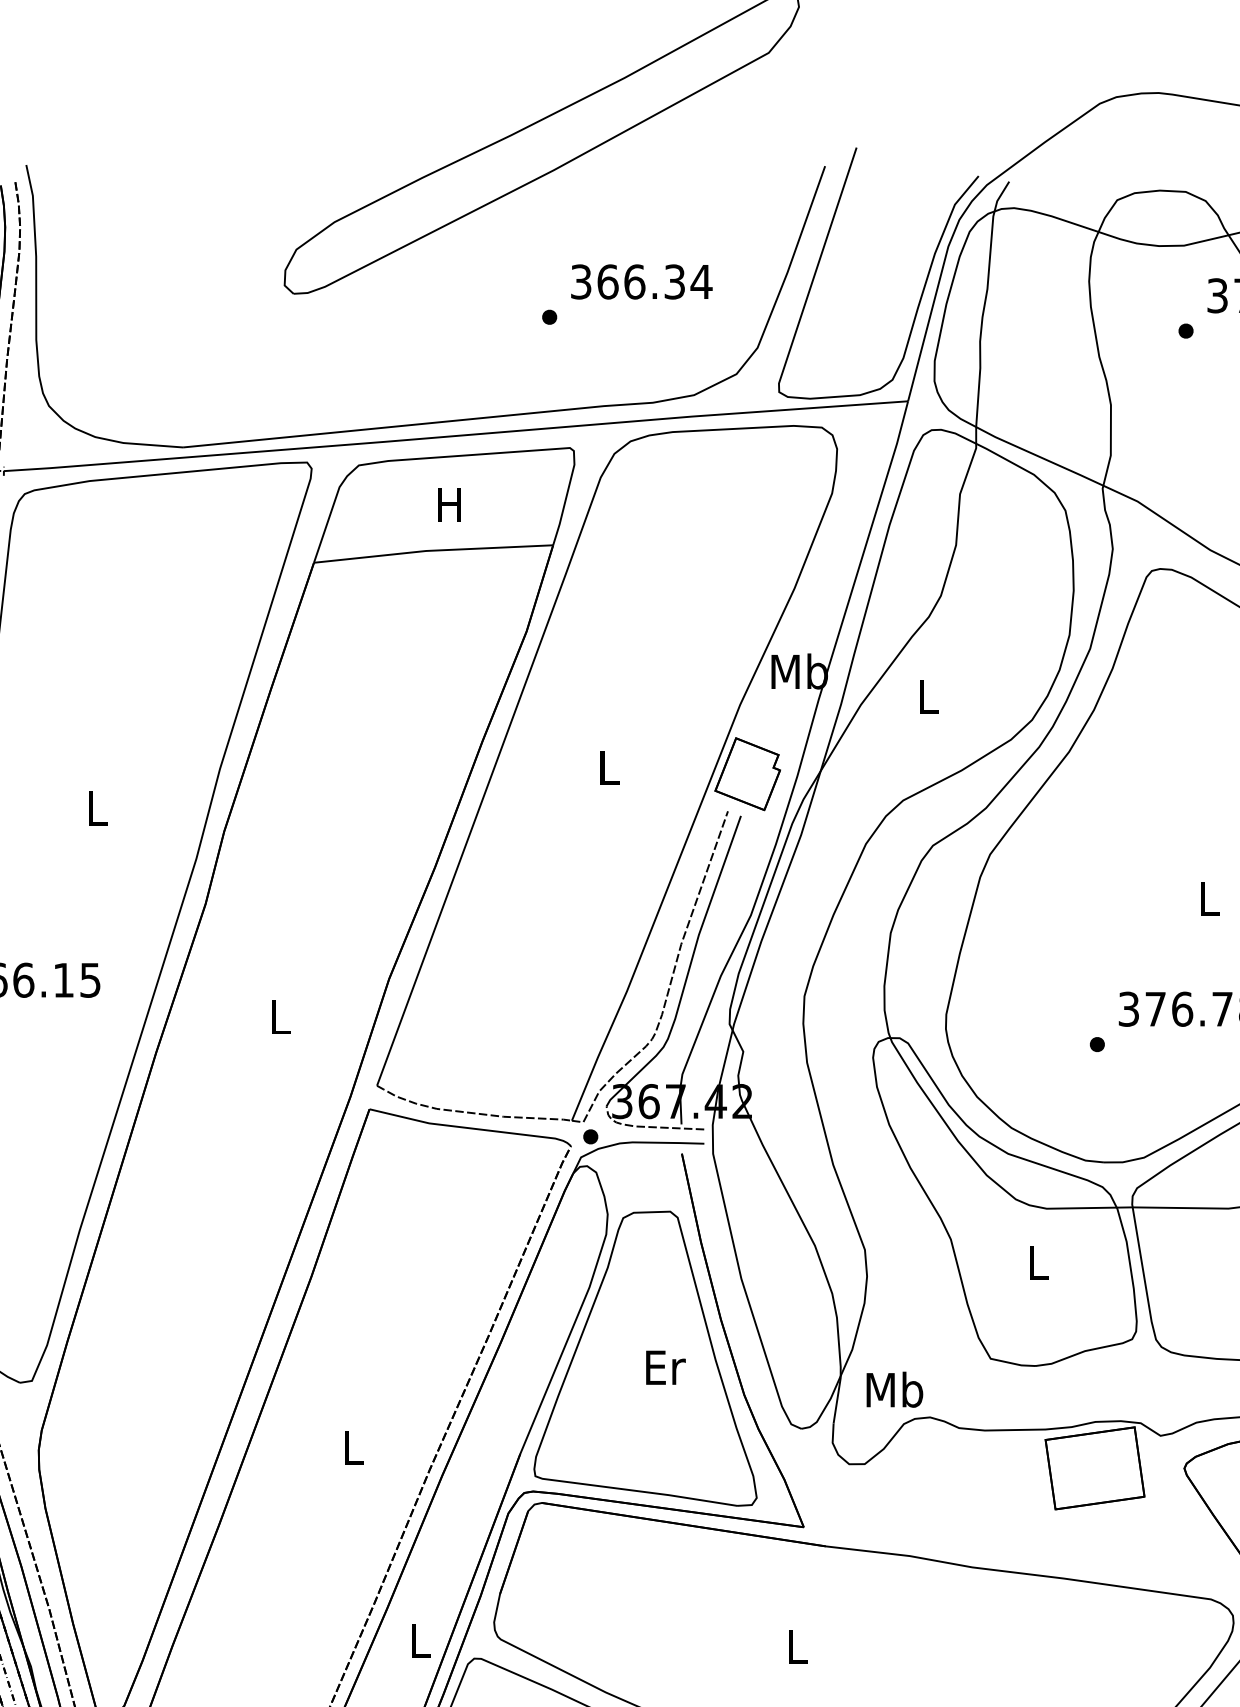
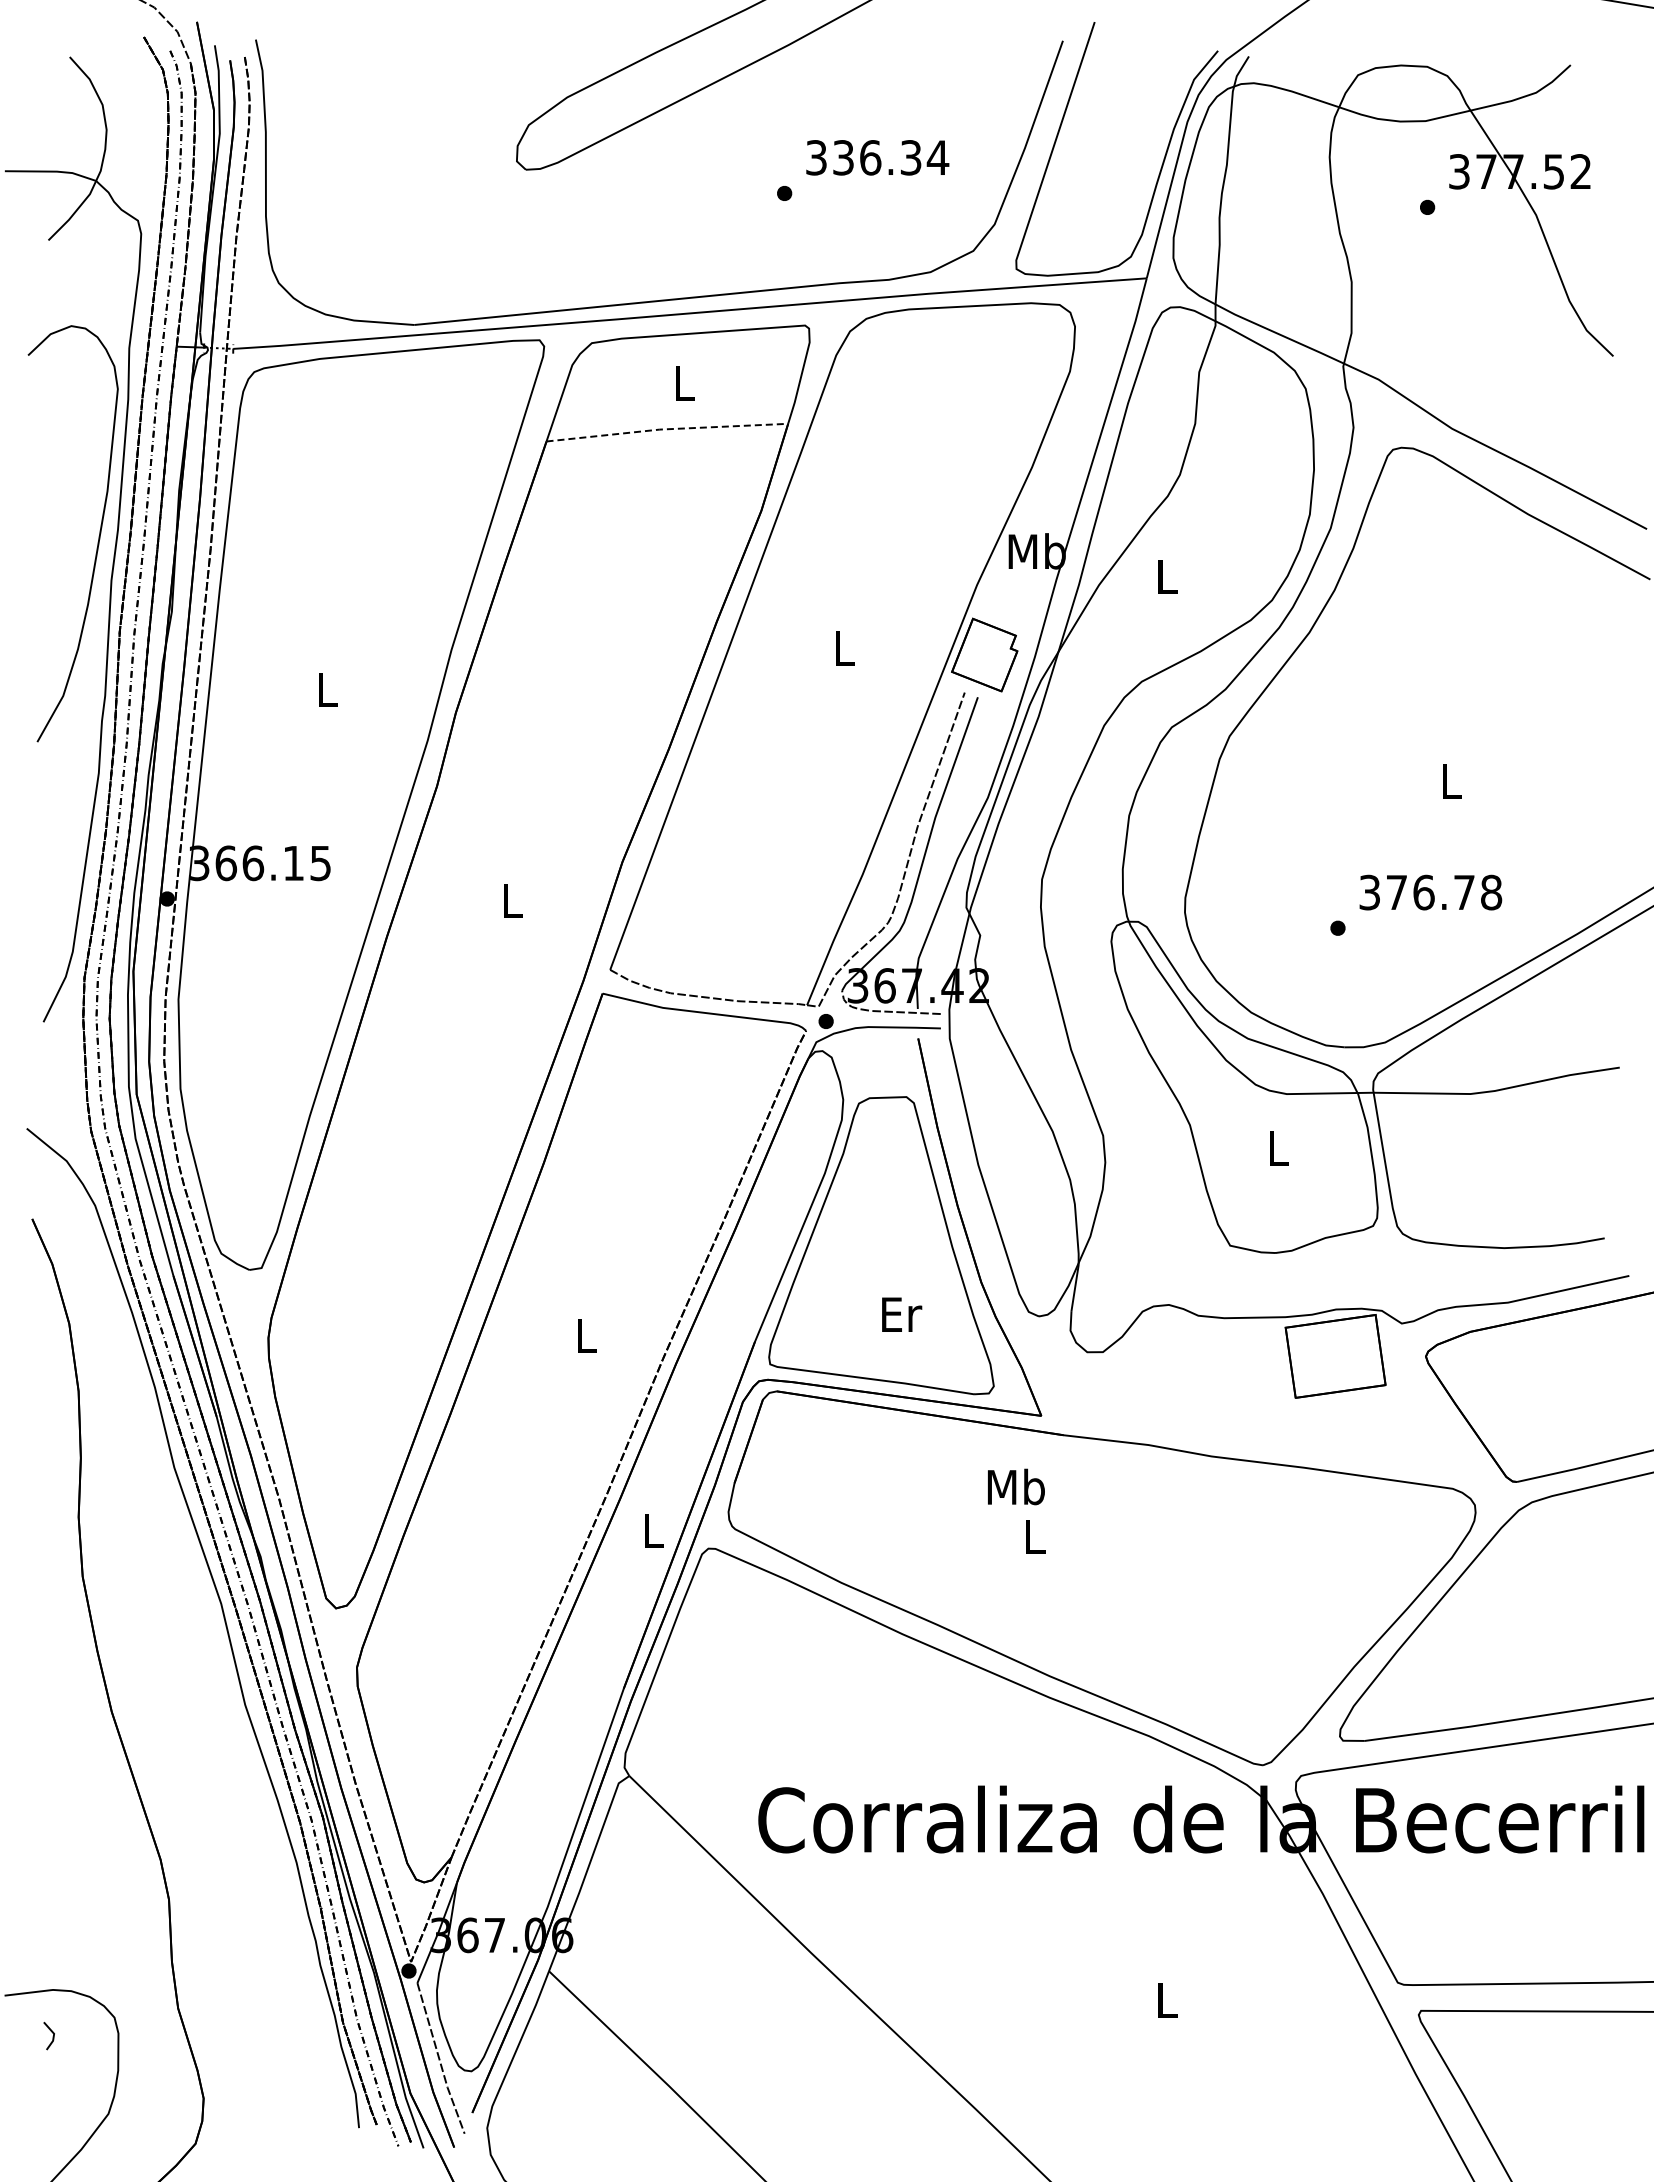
text: (607, 281) -> (843, 157), 366.34 -> 336.34
text: (449, 505) -> (683, 383), H -> L
line: (432, 550) -> (666, 429), solid -> dashed
text: (666, 1367) -> (902, 1314), moved
text: (894, 1389) -> (1016, 1486), moved

